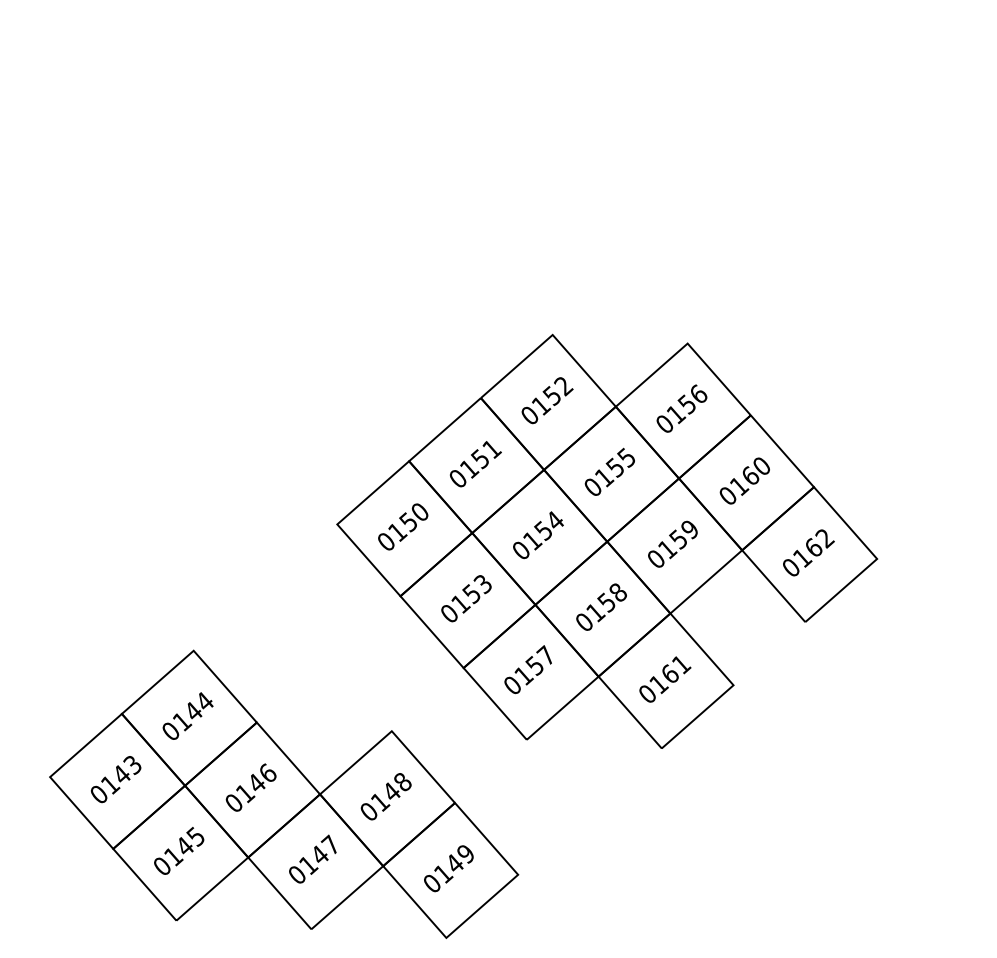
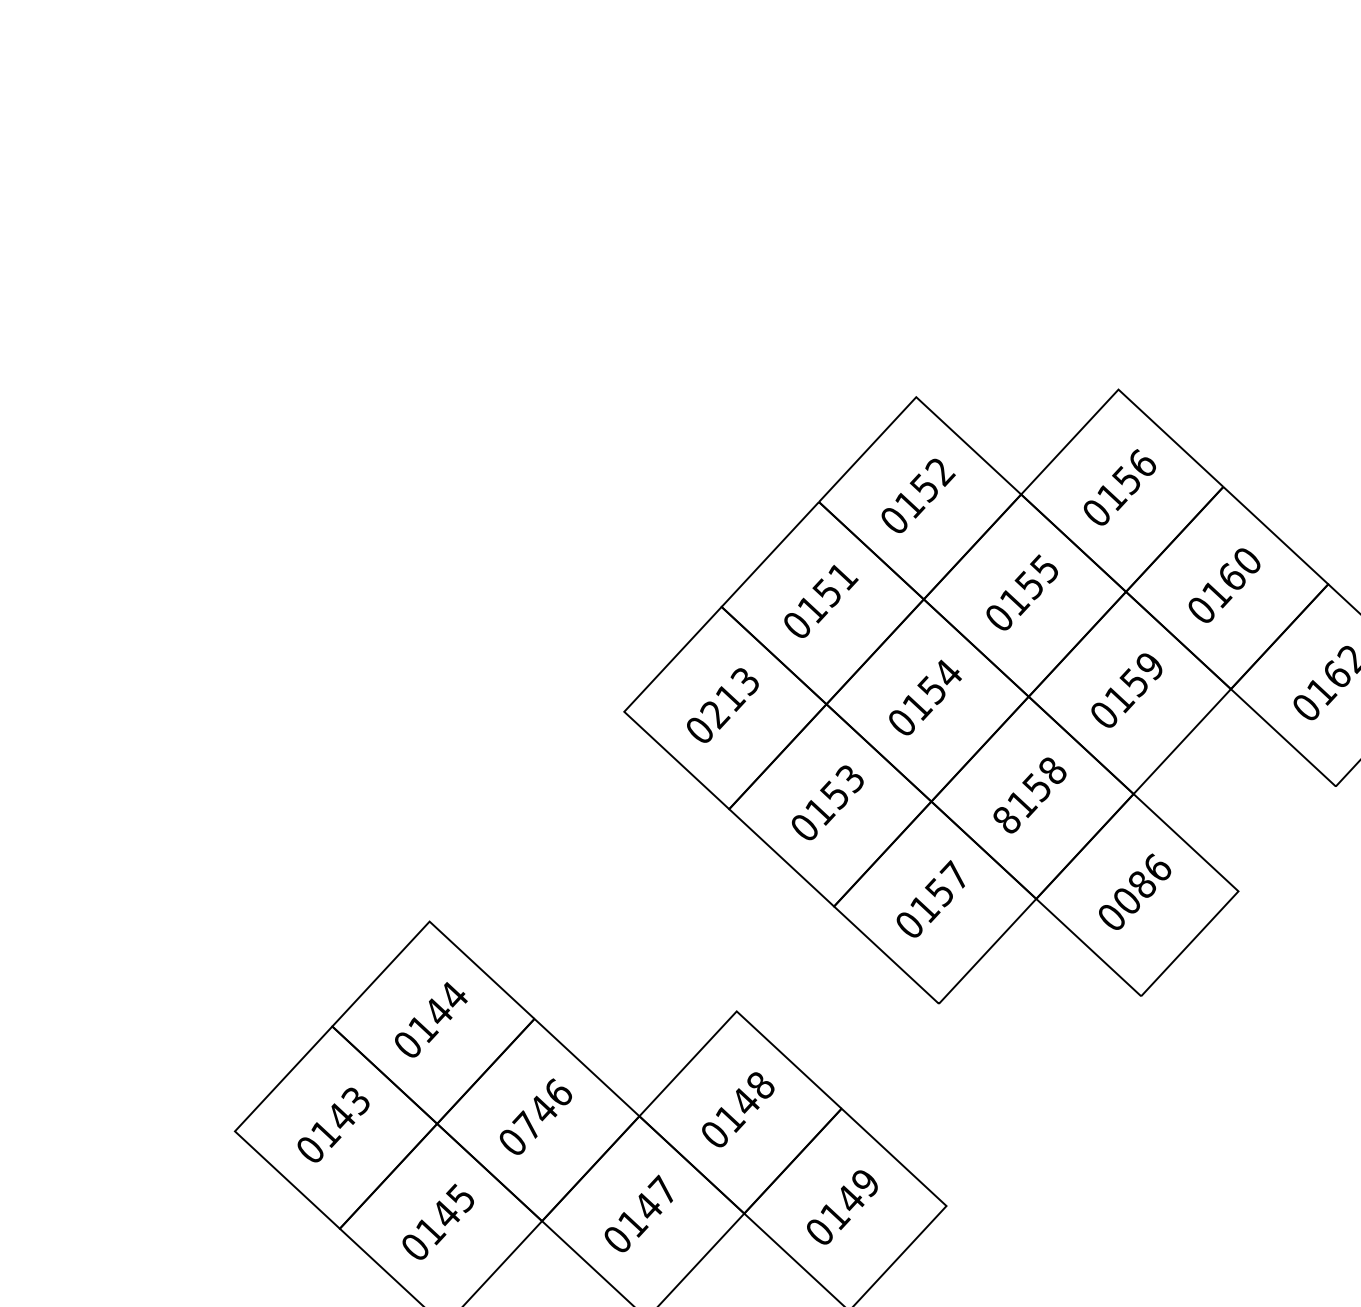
text: (407, 522) -> (728, 698), 0150 -> 0213
text: (584, 622) -> (1007, 820), 0158 -> 8158
text: (670, 674) -> (1143, 884), 0161 -> 0086
text: (245, 792) -> (528, 1124), 0146 -> 0746

